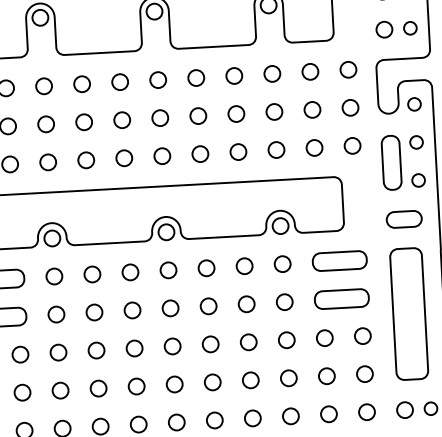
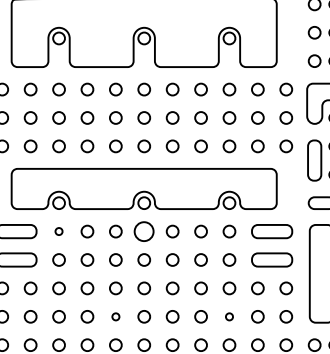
circle: (168, 270) -> (144, 231), size x1.6
circle: (53, 276) -> (58, 231), size x0.6
circle: (288, 377) -> (229, 316), size x0.6
circle: (136, 386) -> (115, 316), size x0.6

